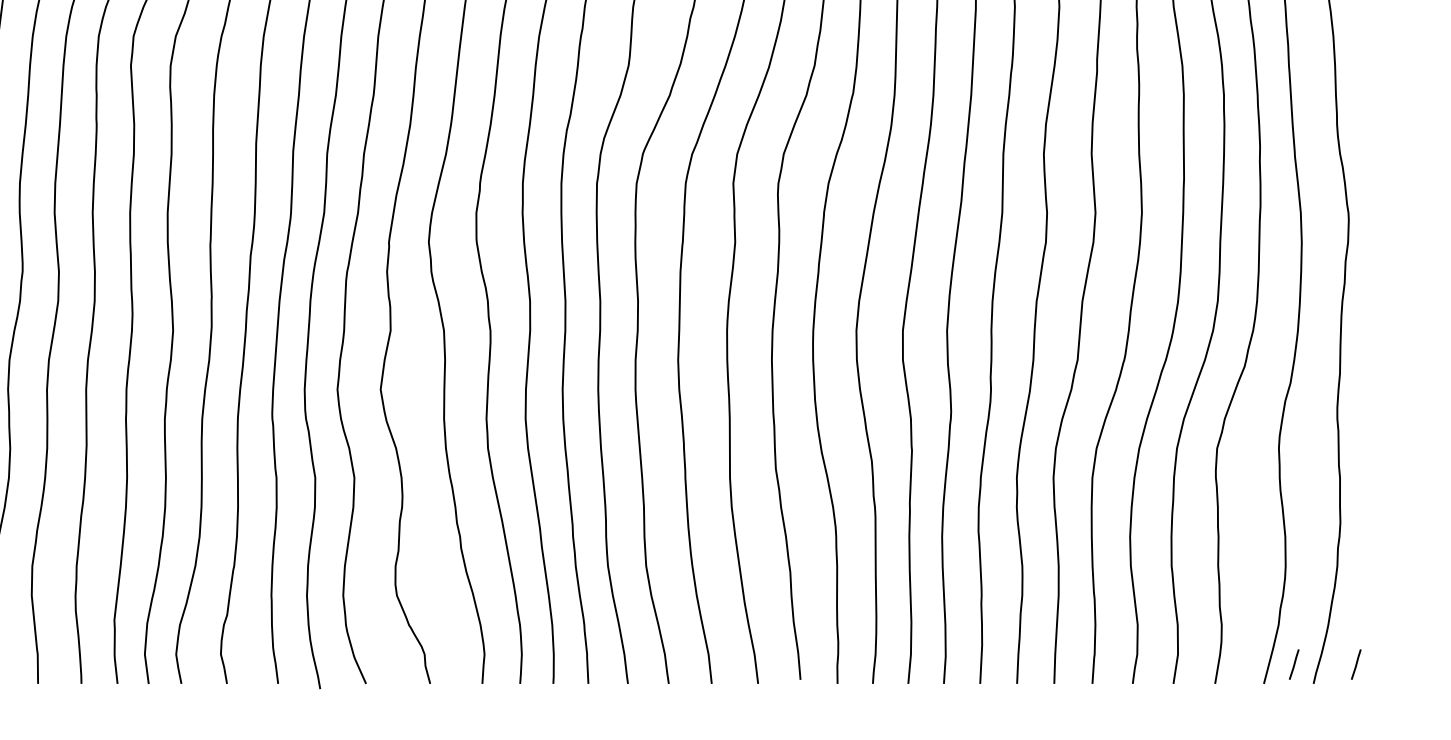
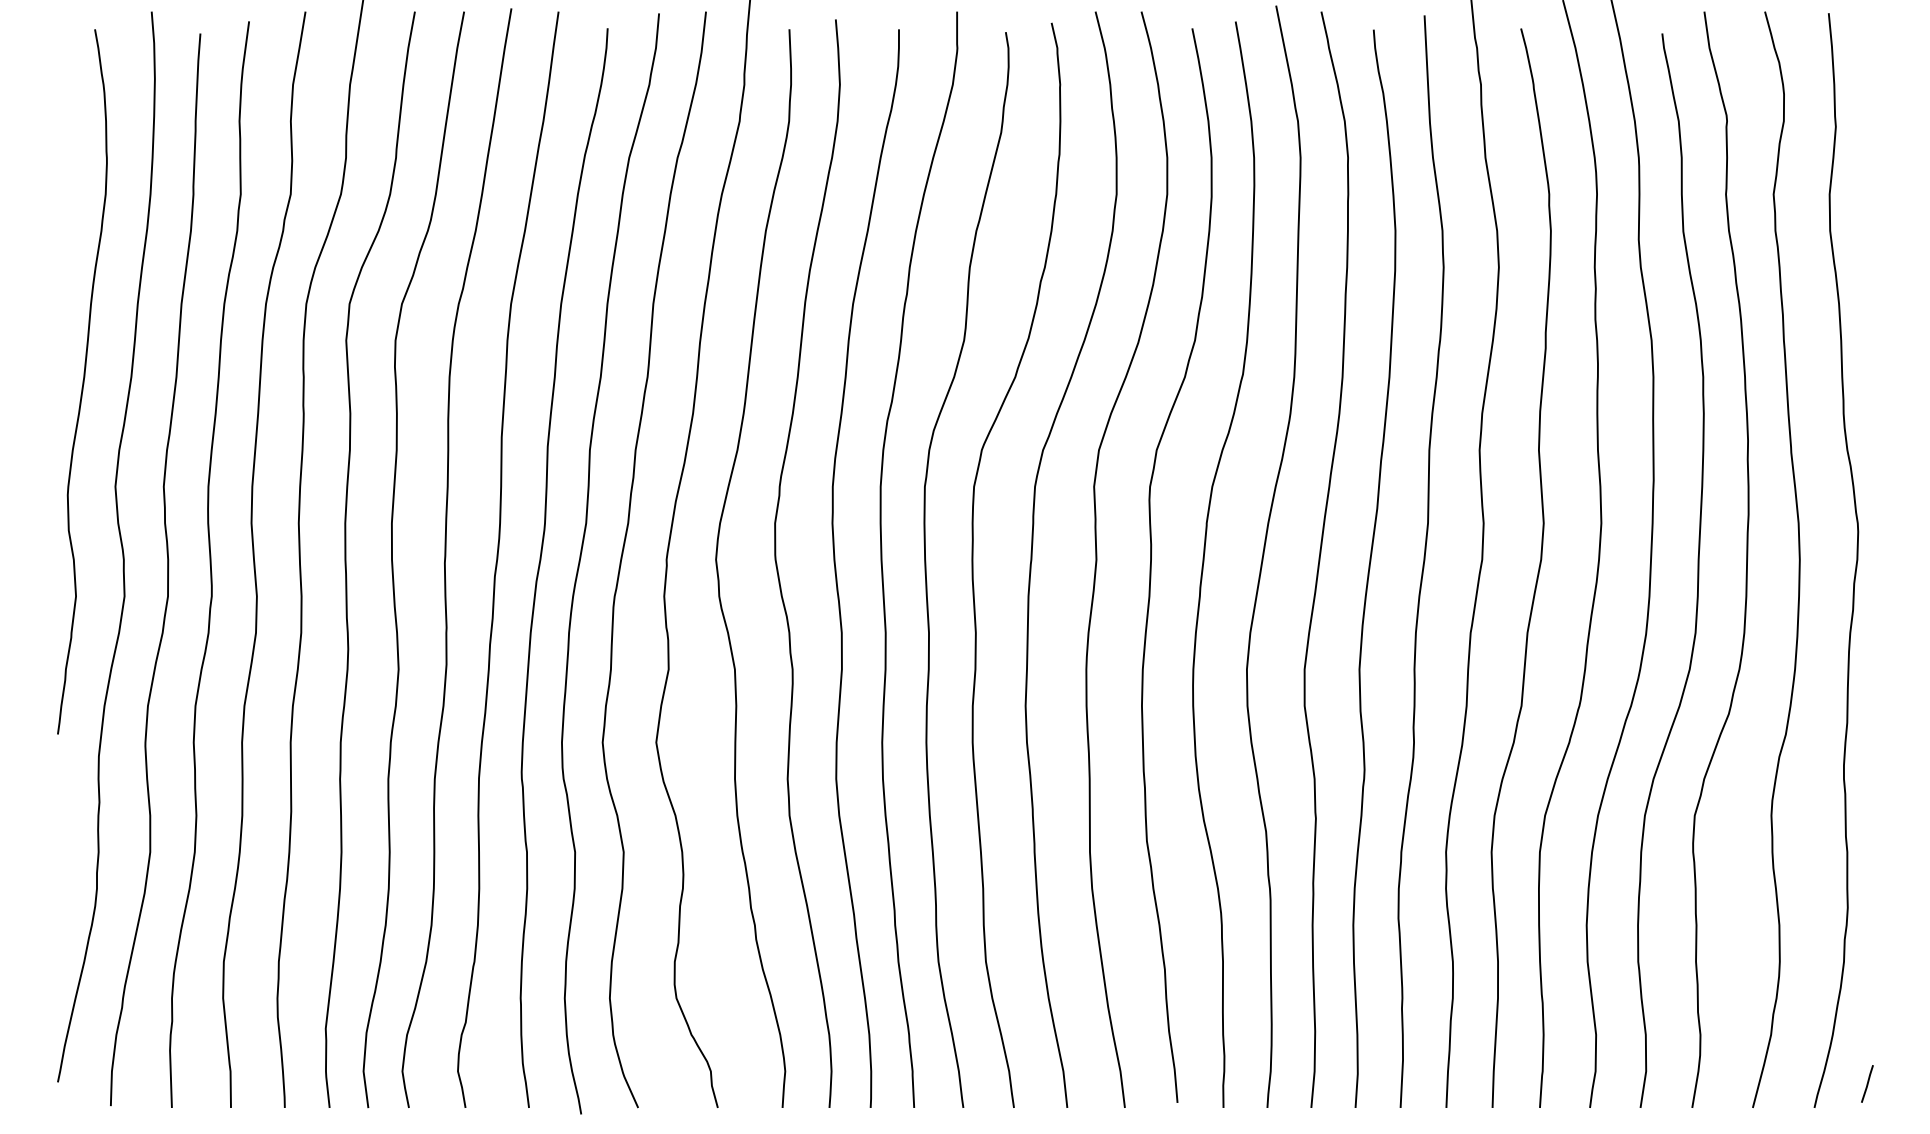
line: (1294, 664) -> (1790, 1083), removed

